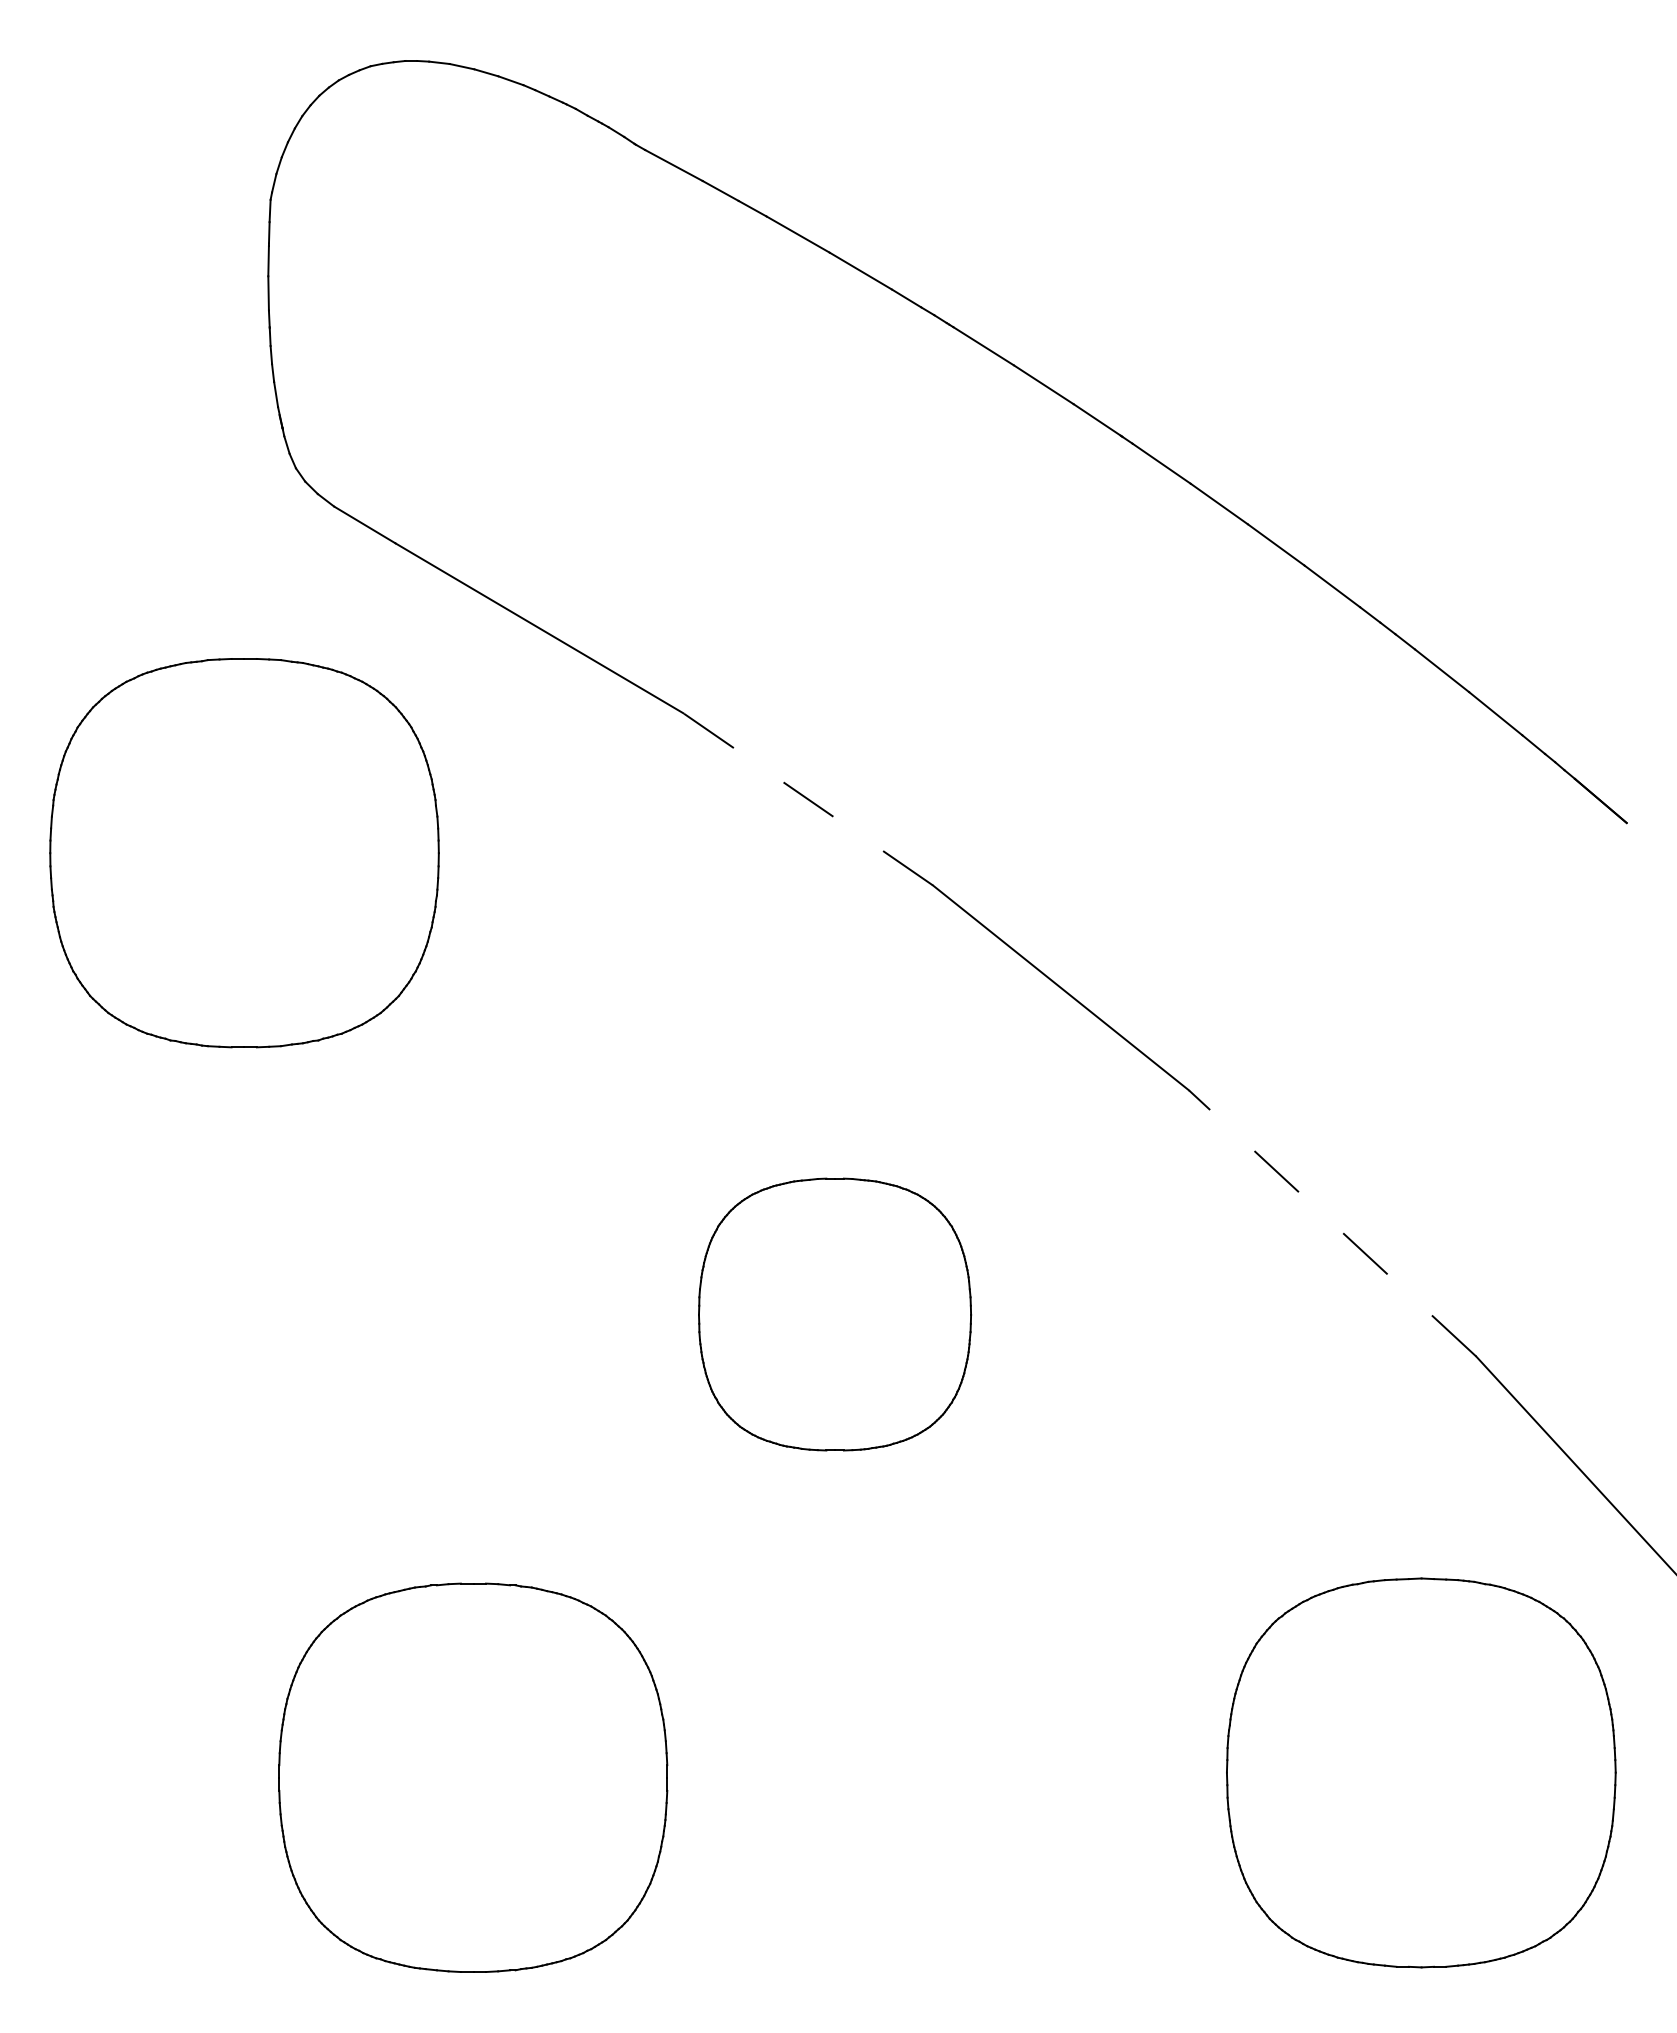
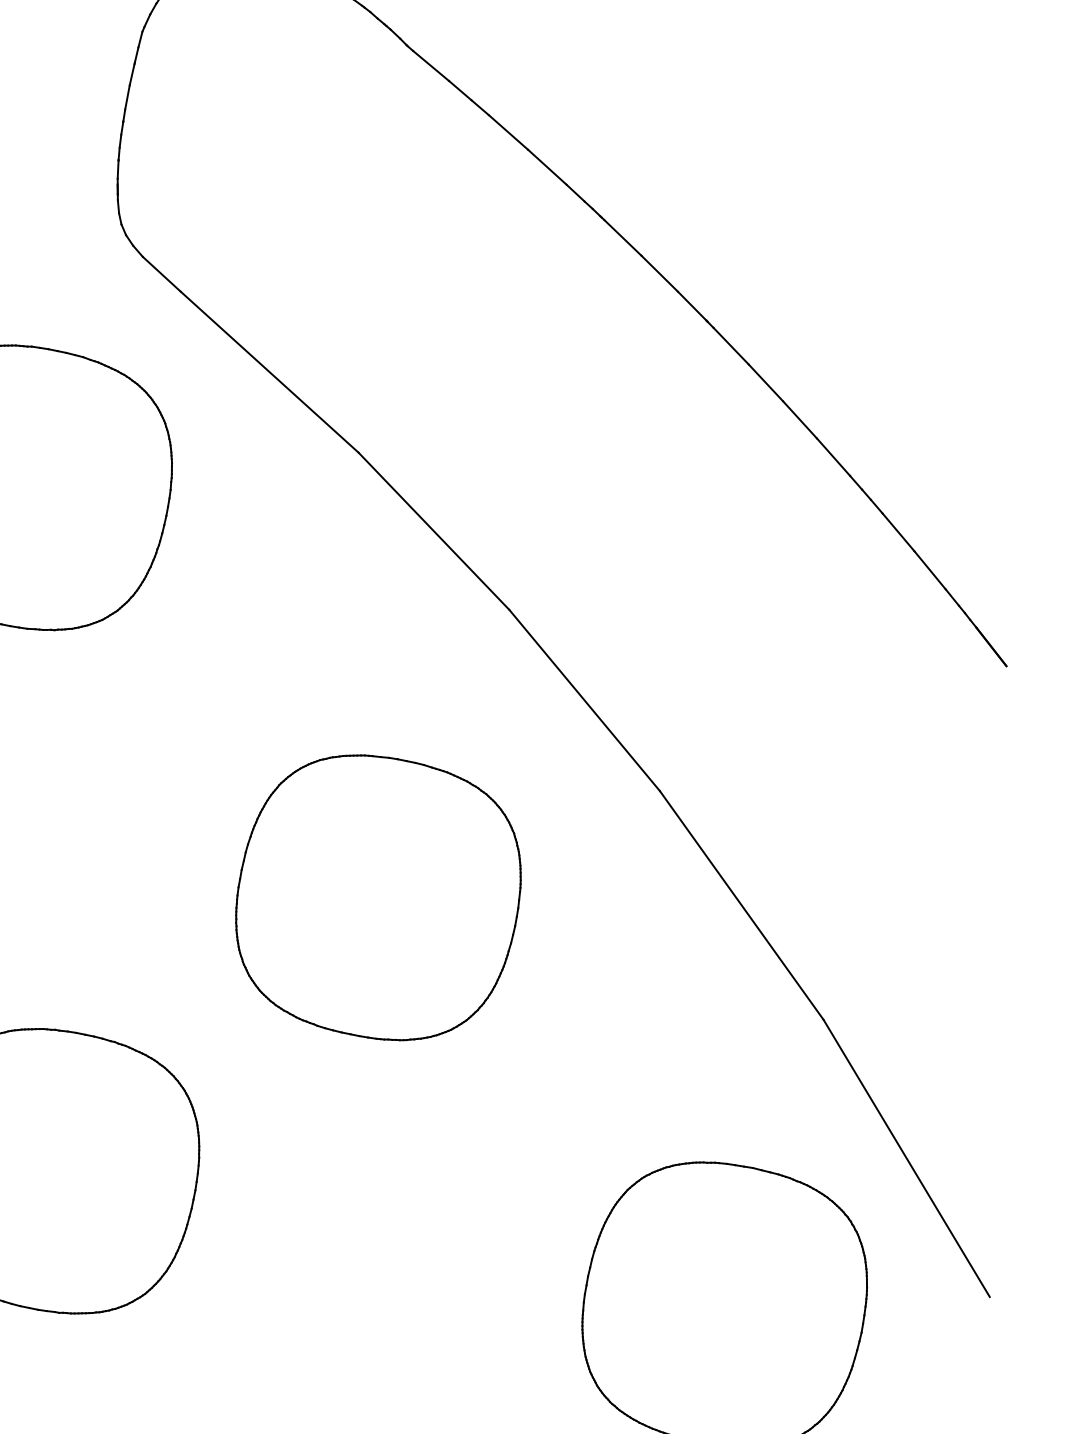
line: (808, 799) -> (434, 531), dashed -> solid
line: (1332, 1223) -> (741, 905), dashed -> solid
part: (834, 1314) -> (378, 897), size x1.43

